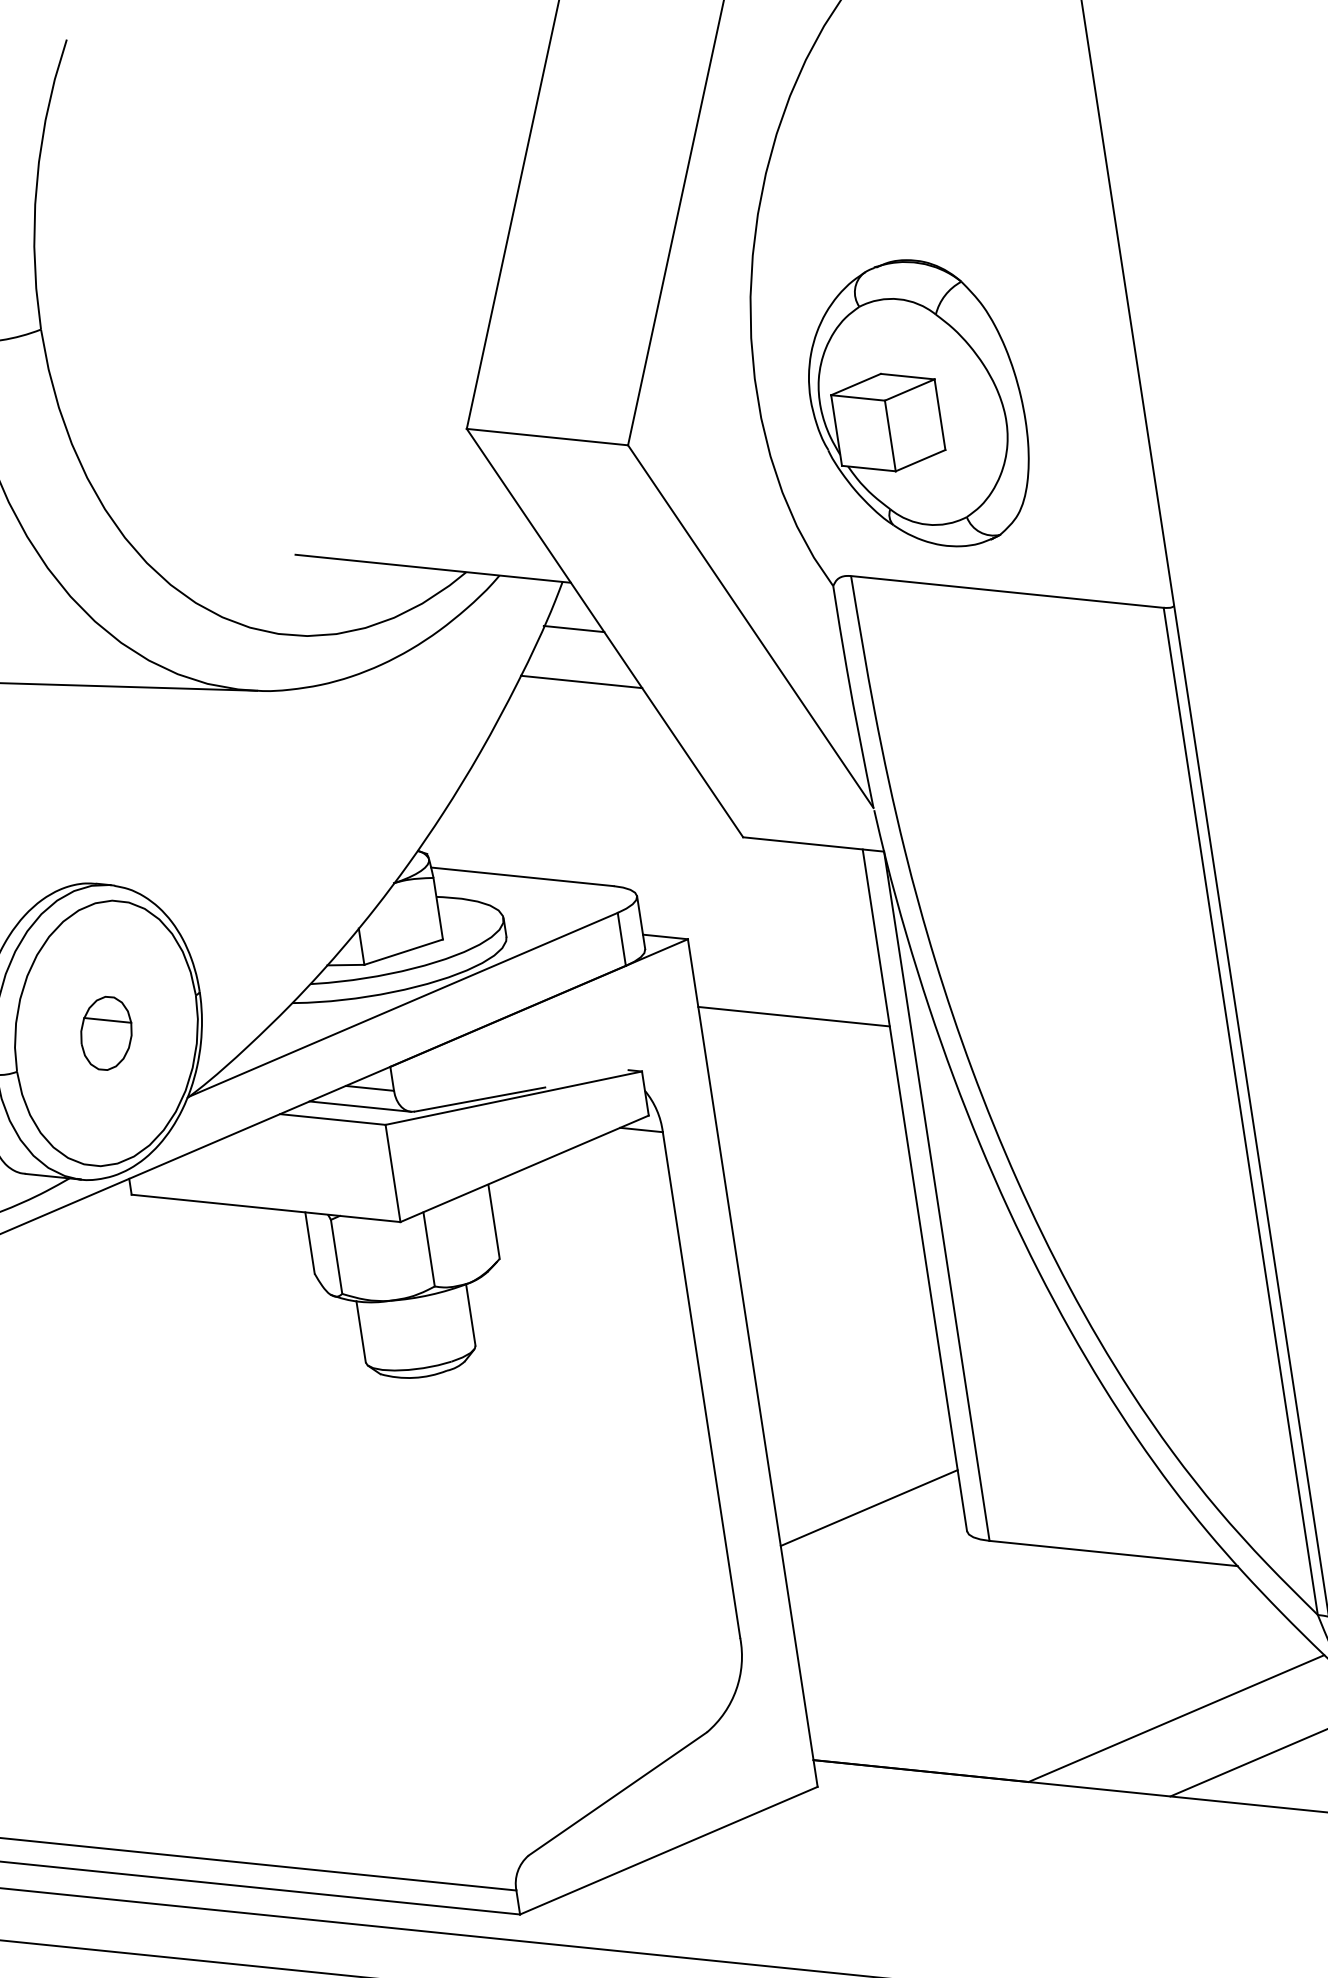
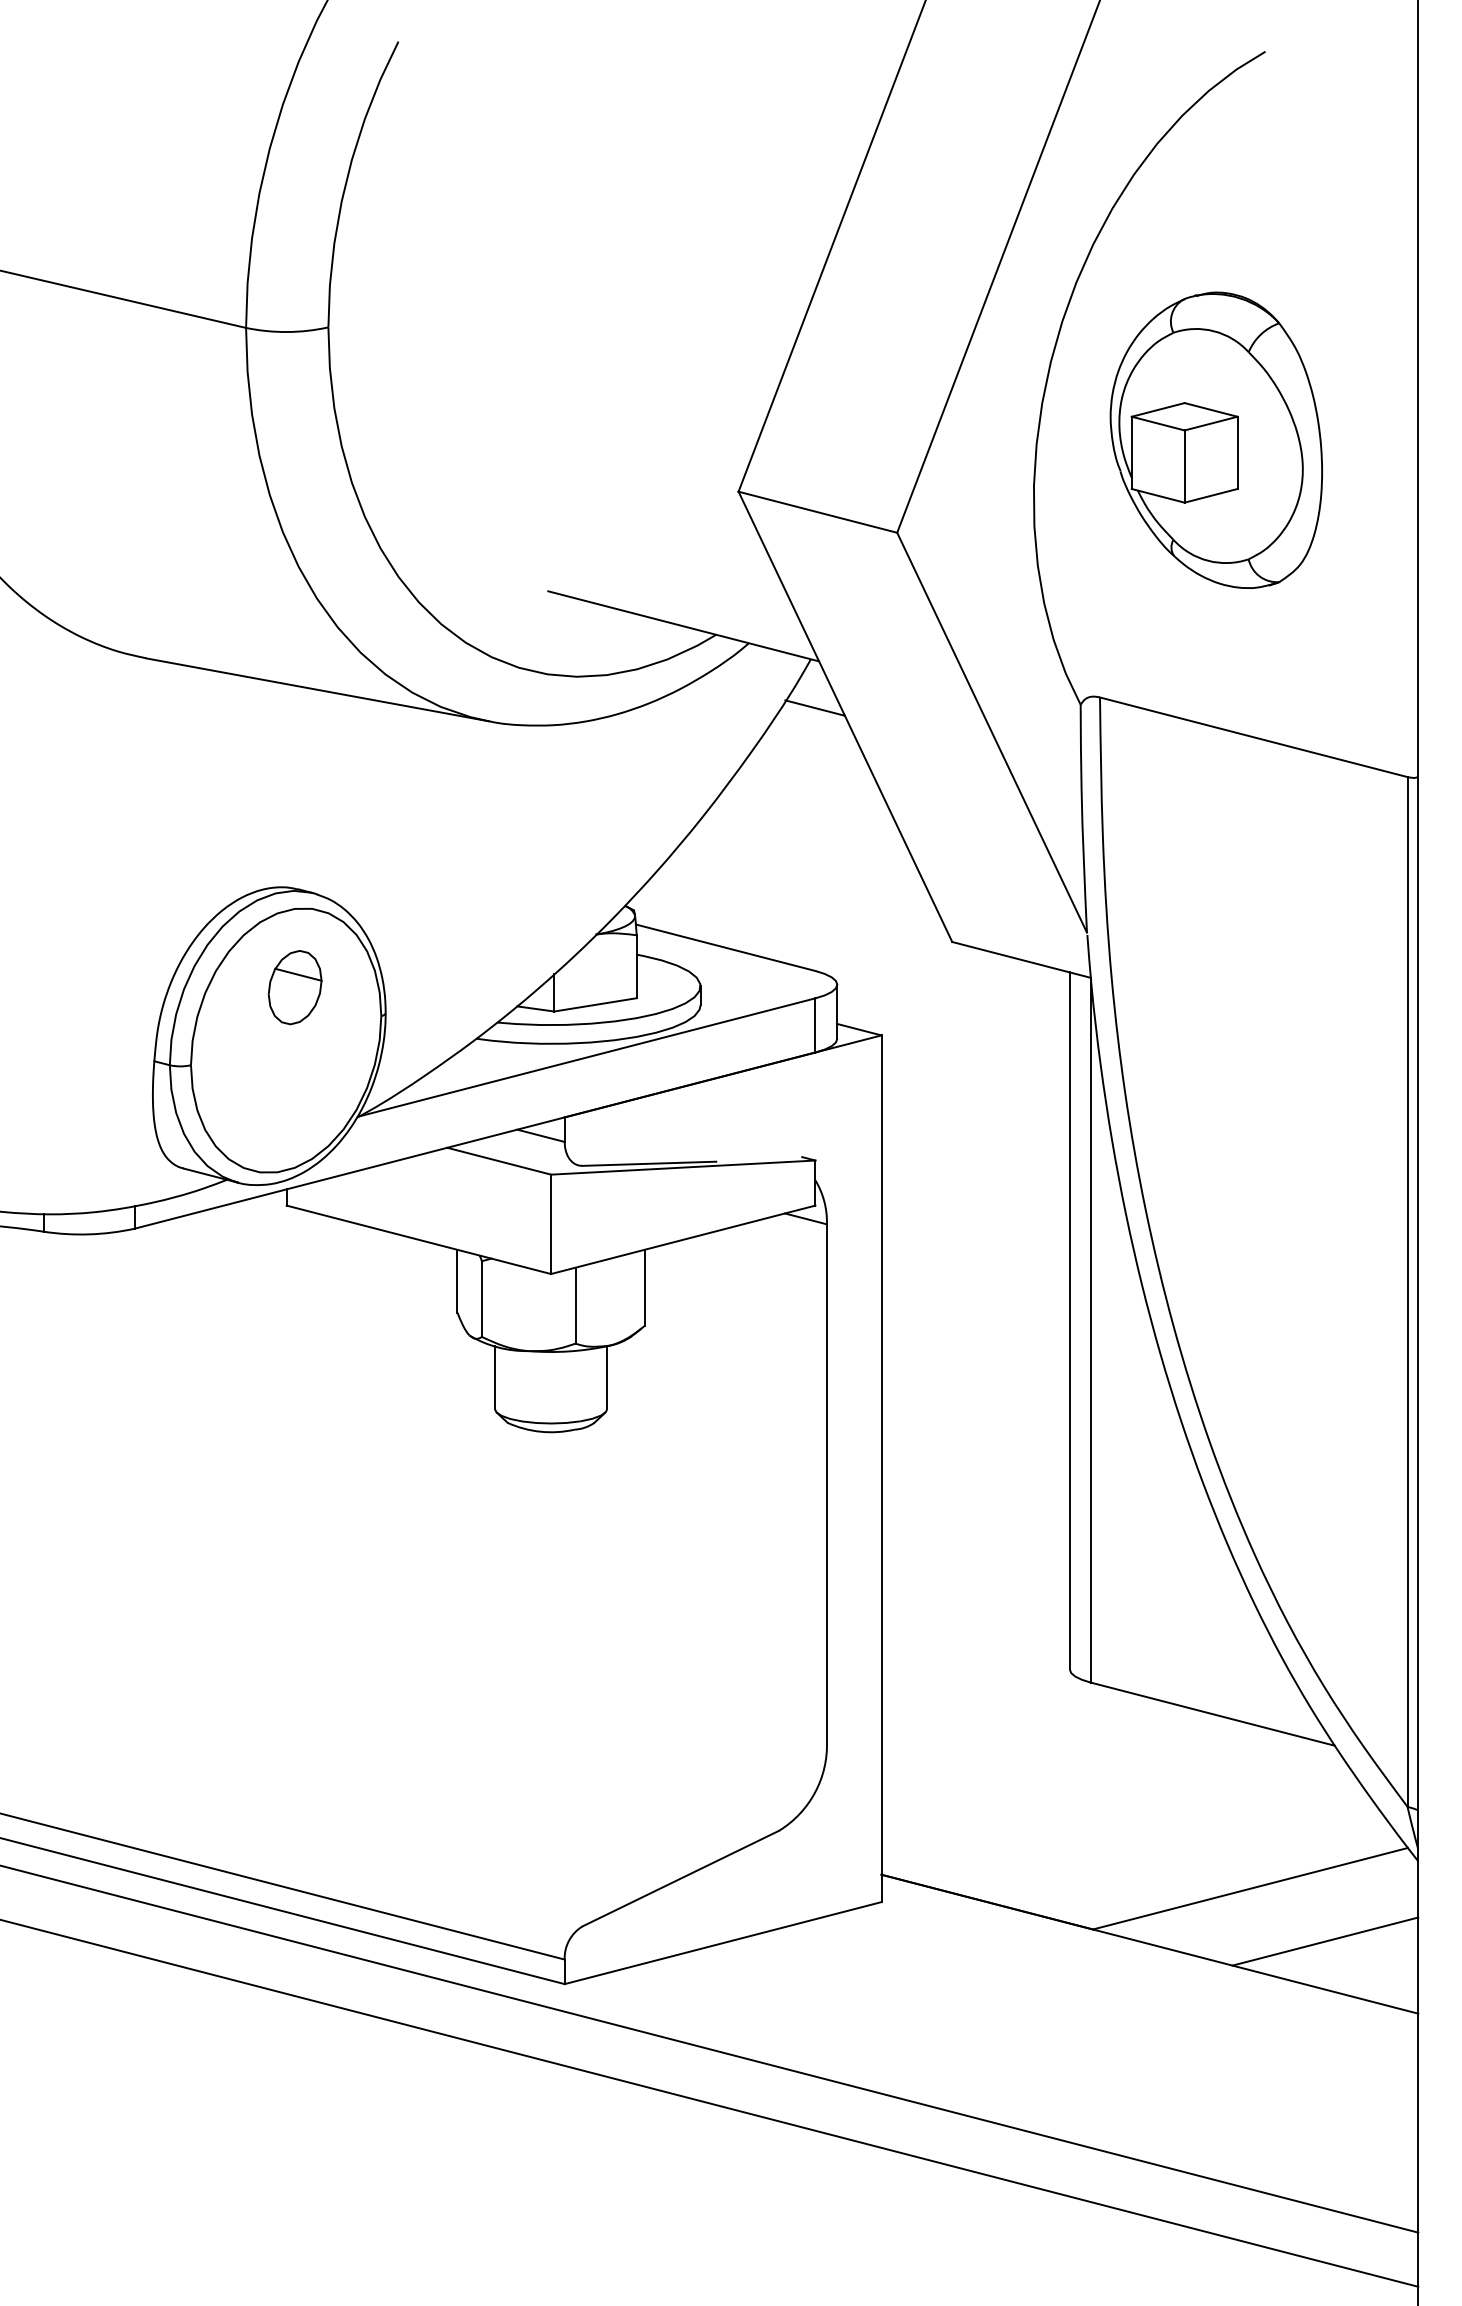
part: (916, 404) -> (1215, 439), moved
line: (581, 681) -> (814, 761), removed
line: (793, 1016) -> (975, 1128), removed
part: (105, 1033) -> (294, 987), moved
line: (360, 1106) -> (528, 1152), removed
line: (869, 1508) -> (975, 1631), removed

